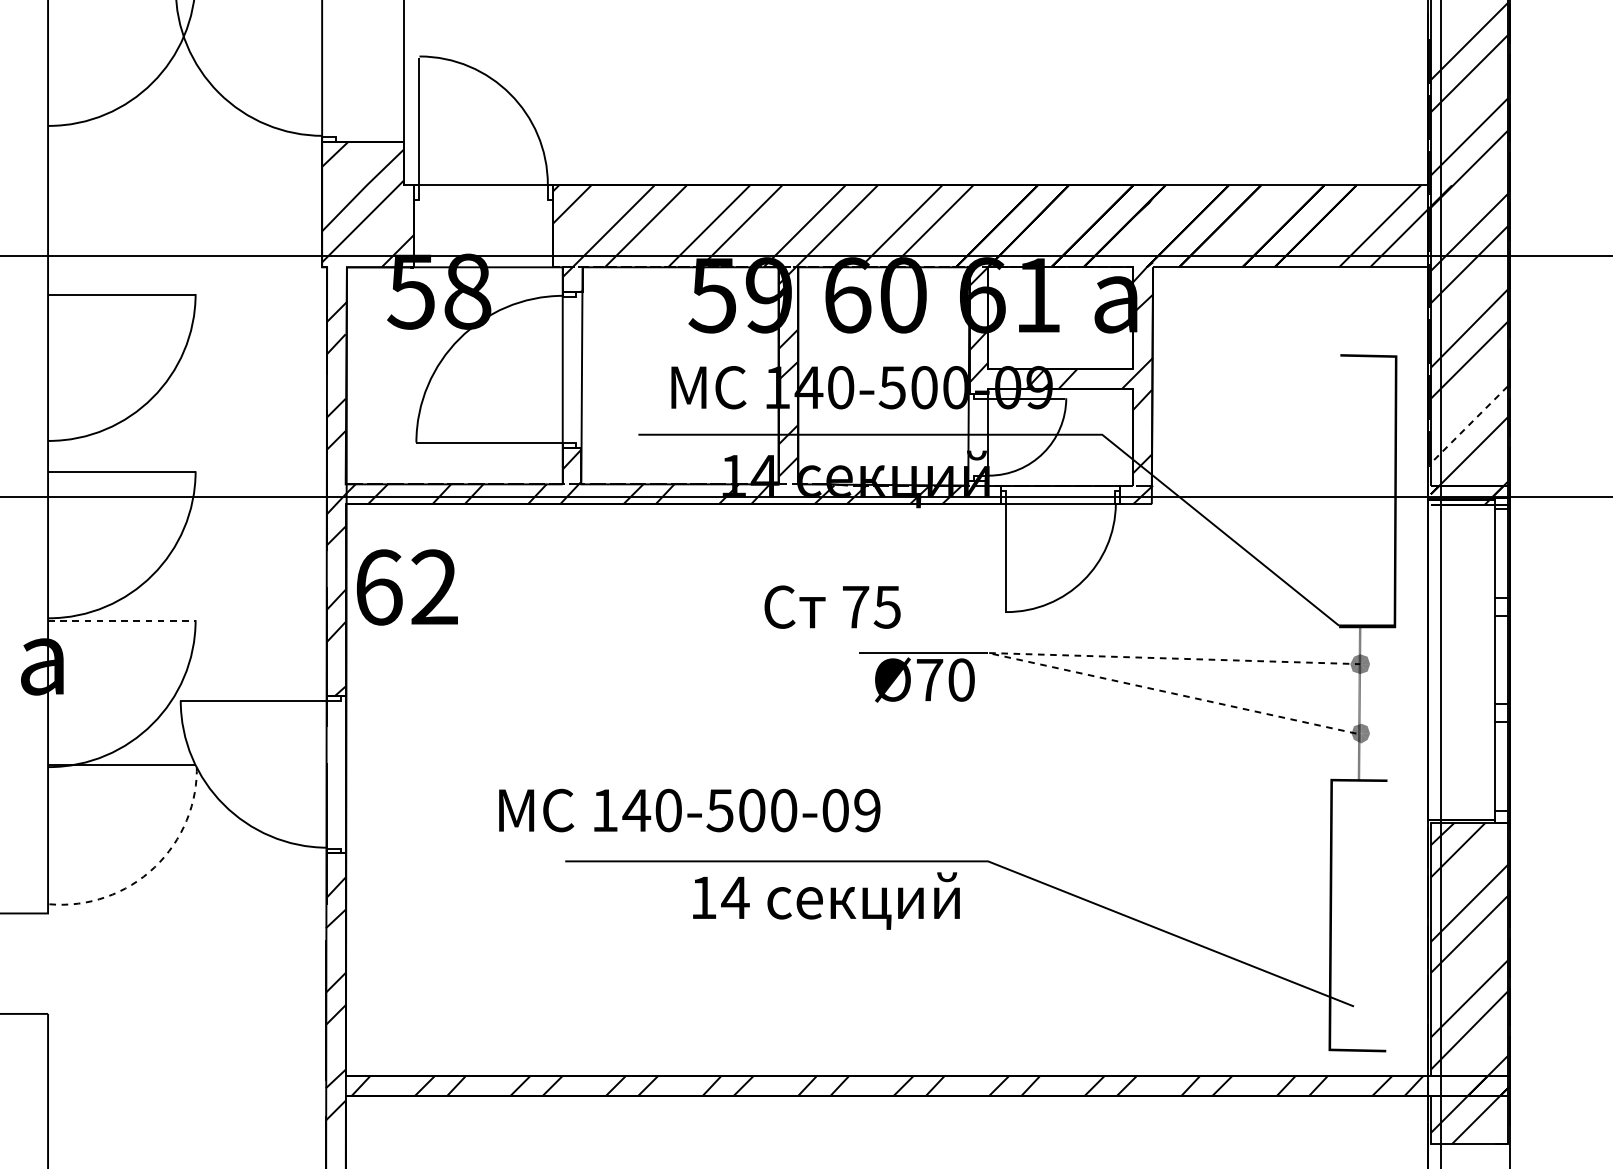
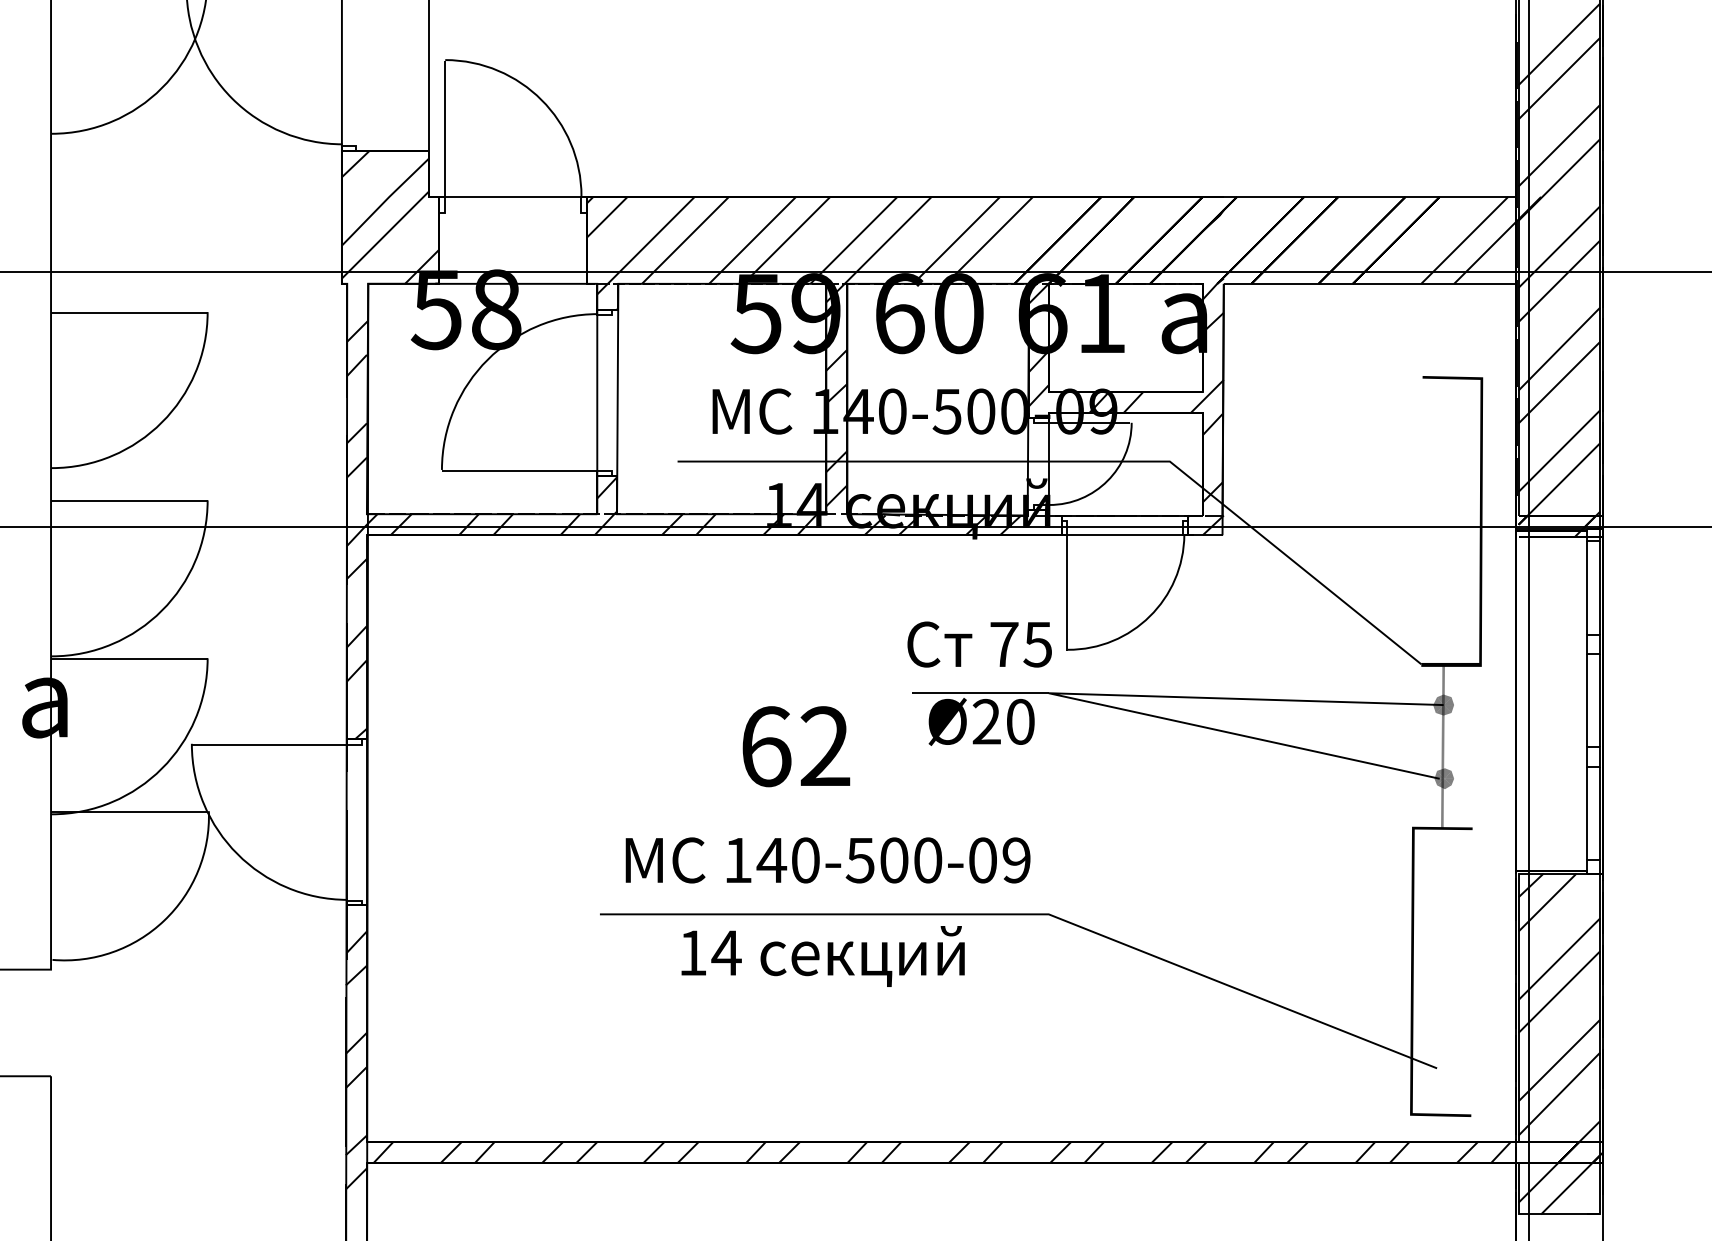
line: (1469, 425) -> (1559, 451), dashed -> solid
text: (407, 587) -> (796, 746), moved
text: (832, 607) -> (979, 644), moved
line: (121, 621) -> (129, 659), dashed -> solid
line: (989, 653) -> (1050, 693), dashed -> solid
text: (929, 679) -> (986, 721), Ø70 -> Ø20
text: (689, 810) -> (827, 860), moved
arc: (154, 867) -> (164, 920), dashed -> solid
text: (825, 901) -> (822, 956), moved

